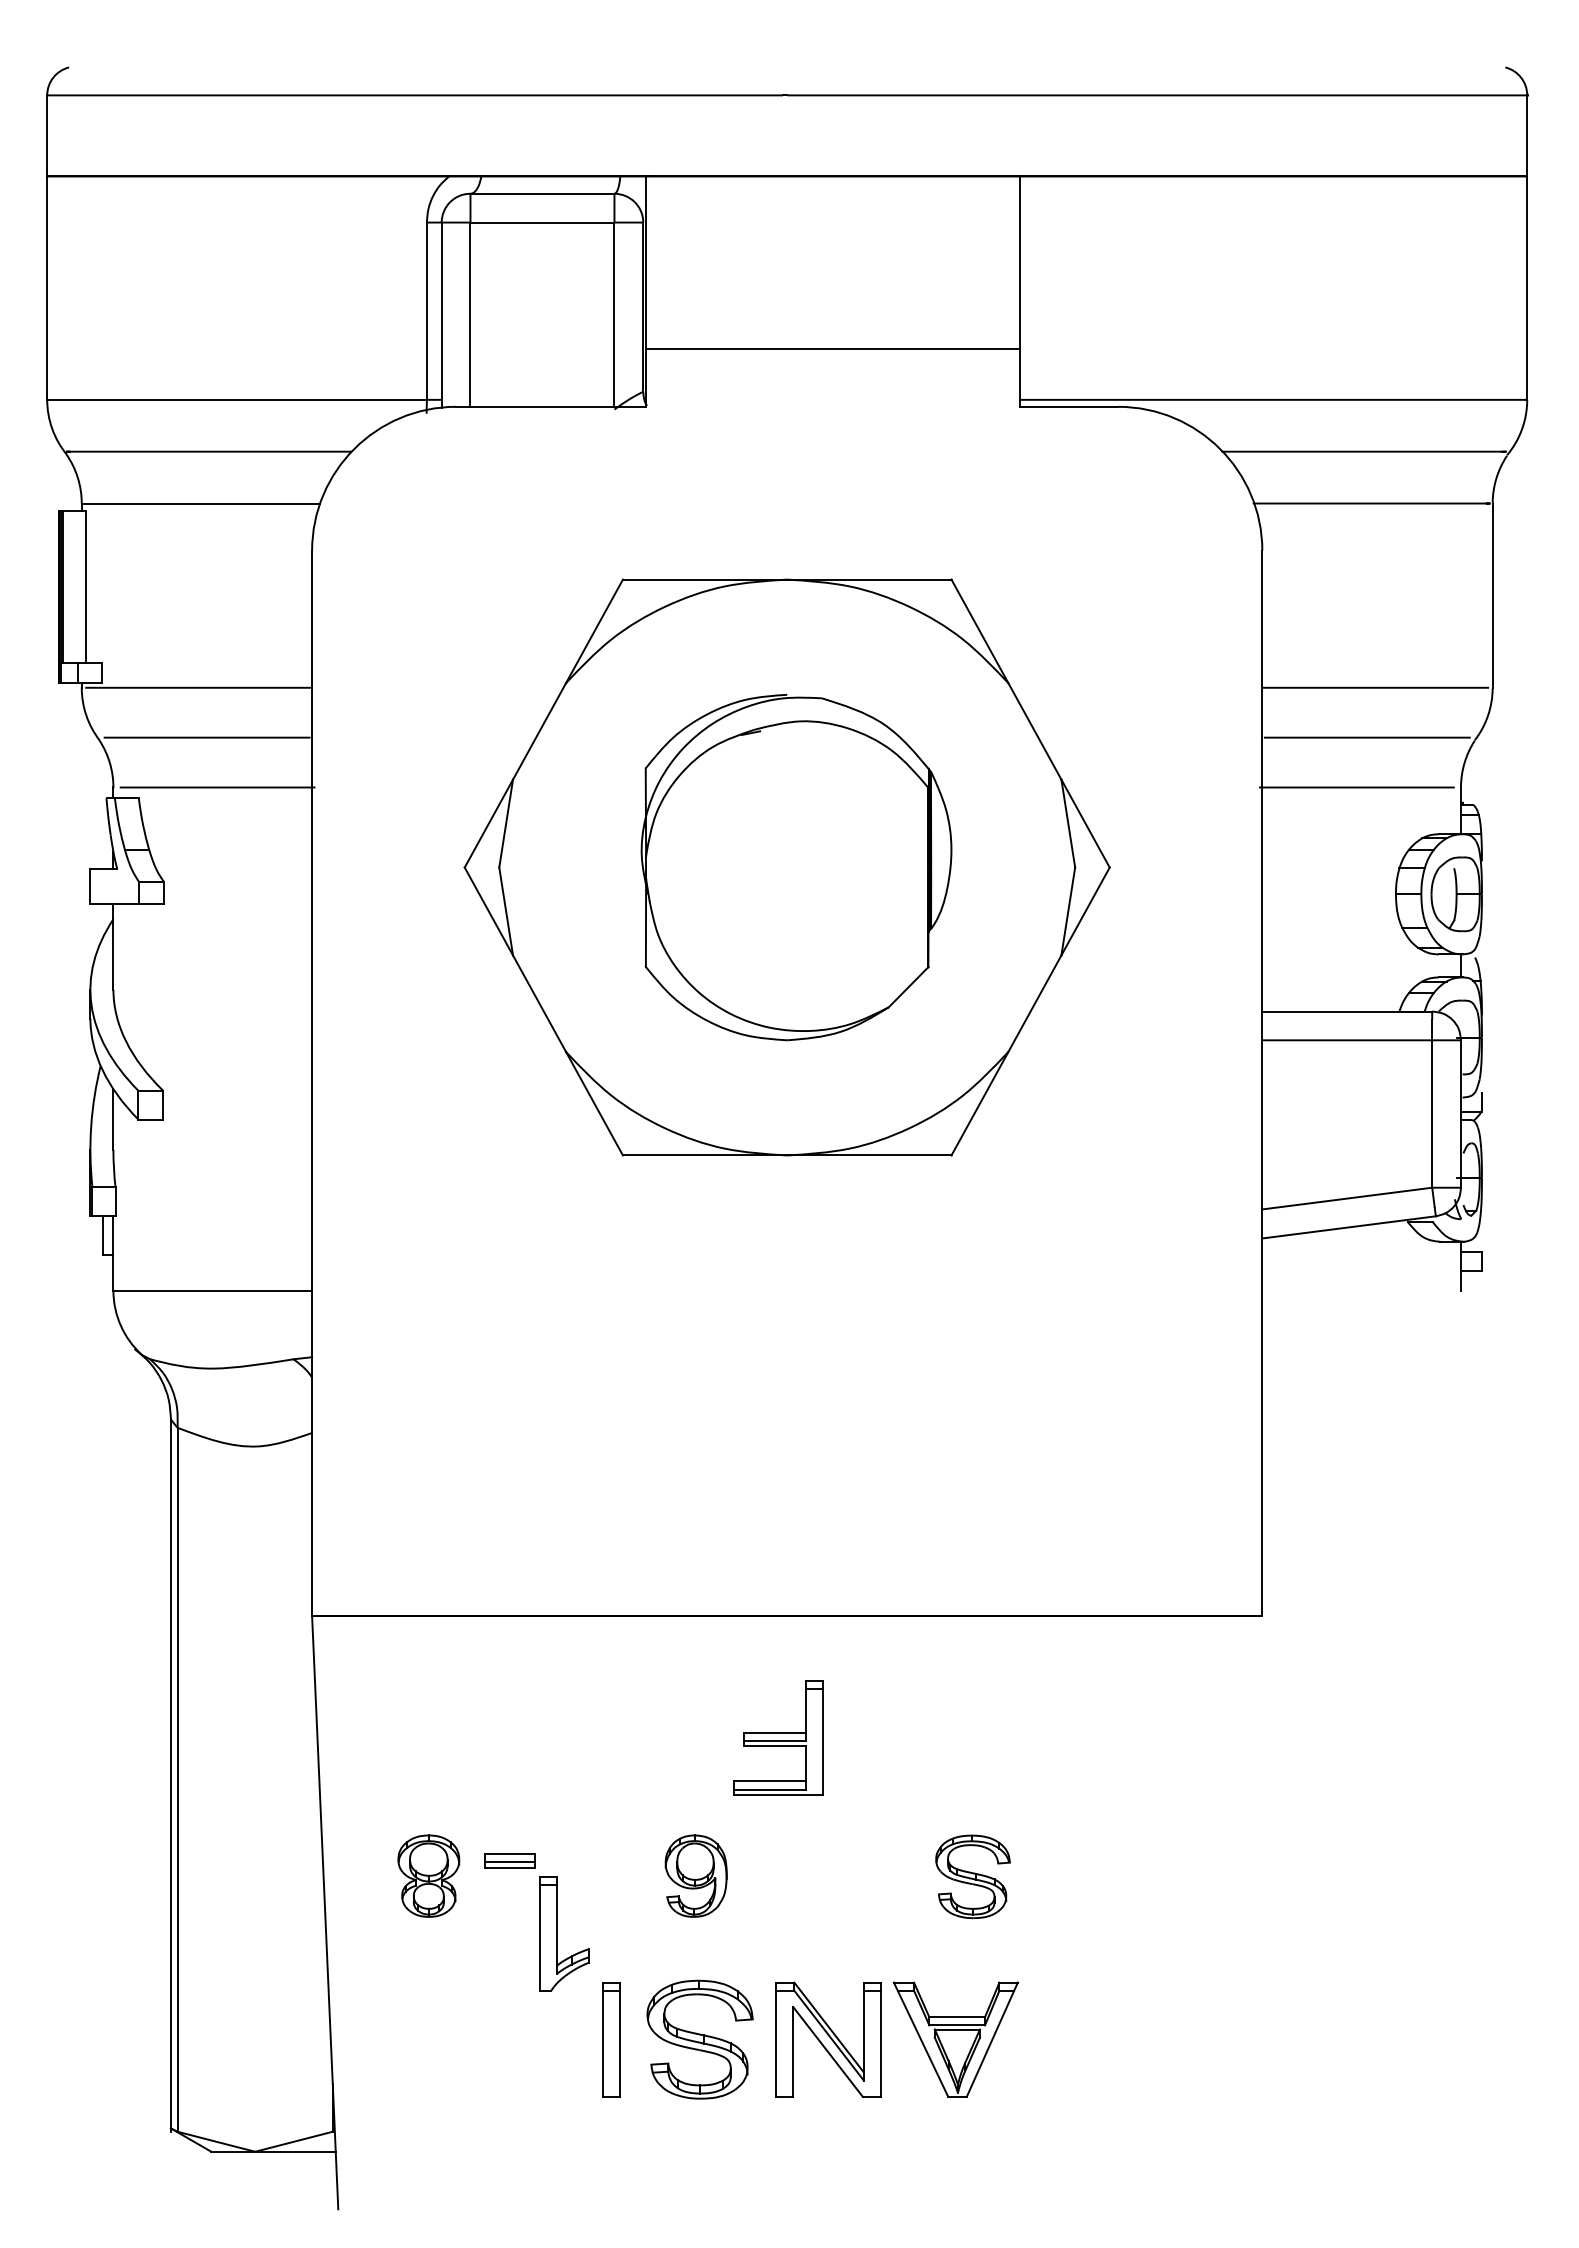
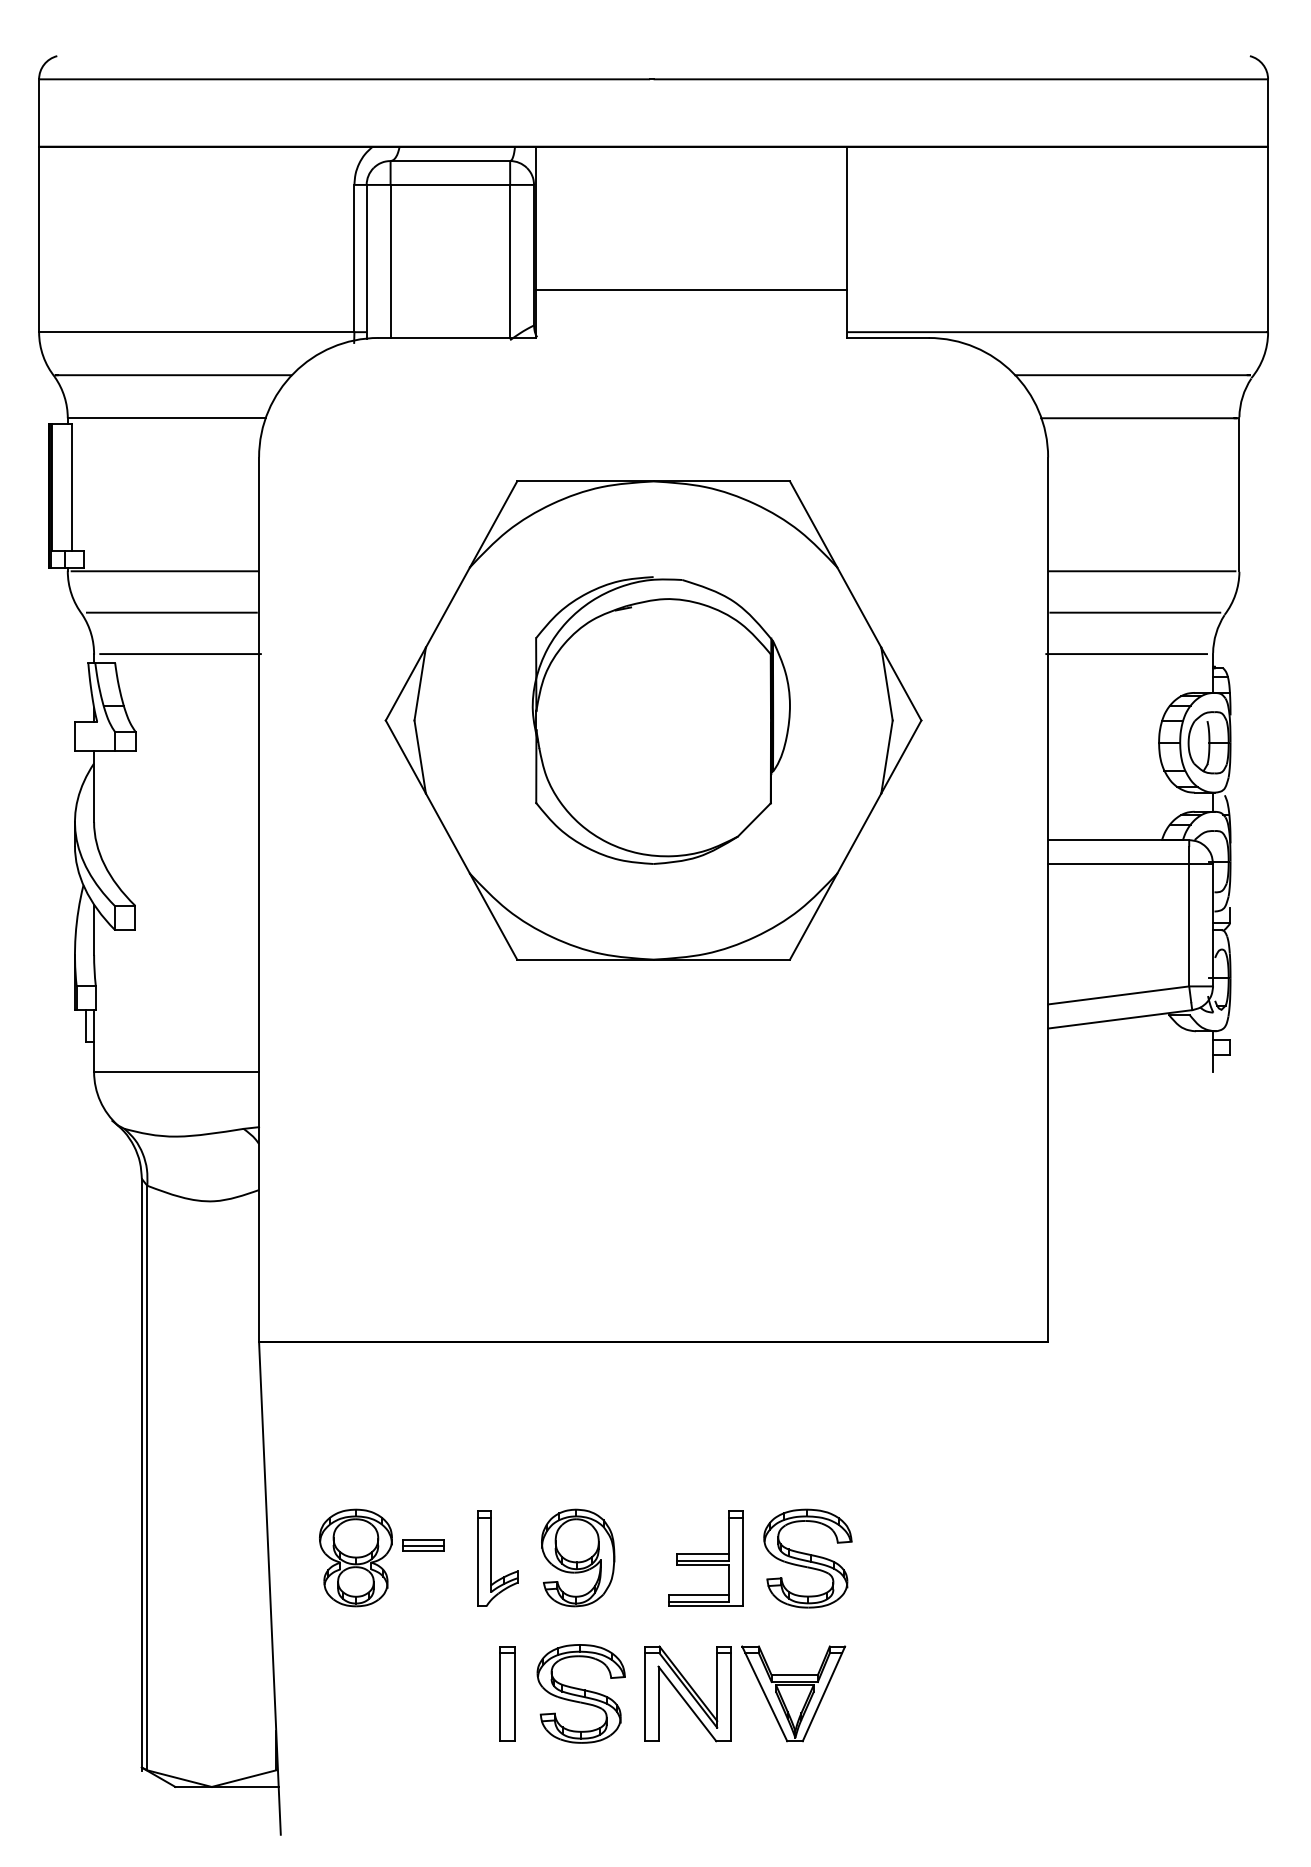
part: (778, 1737) -> (706, 1558), moved
part: (428, 1876) -> (355, 1558), size x1.43
part: (695, 1876) -> (577, 1558), size x1.43
part: (972, 1876) -> (807, 1558), size x1.43
part: (557, 1933) -> (491, 1558), moved

